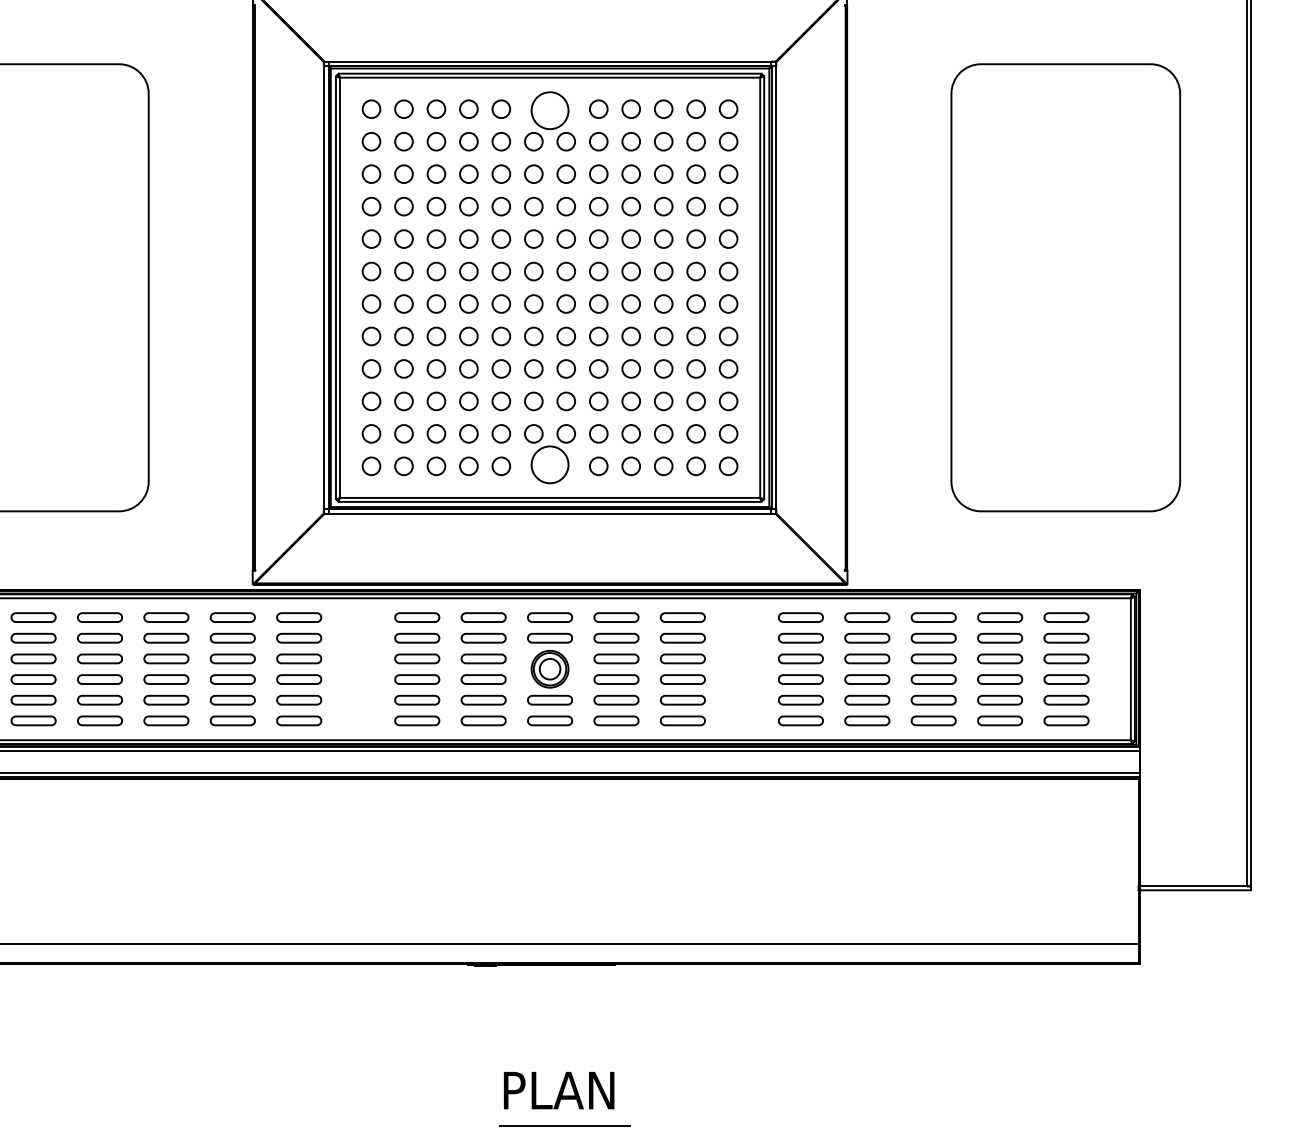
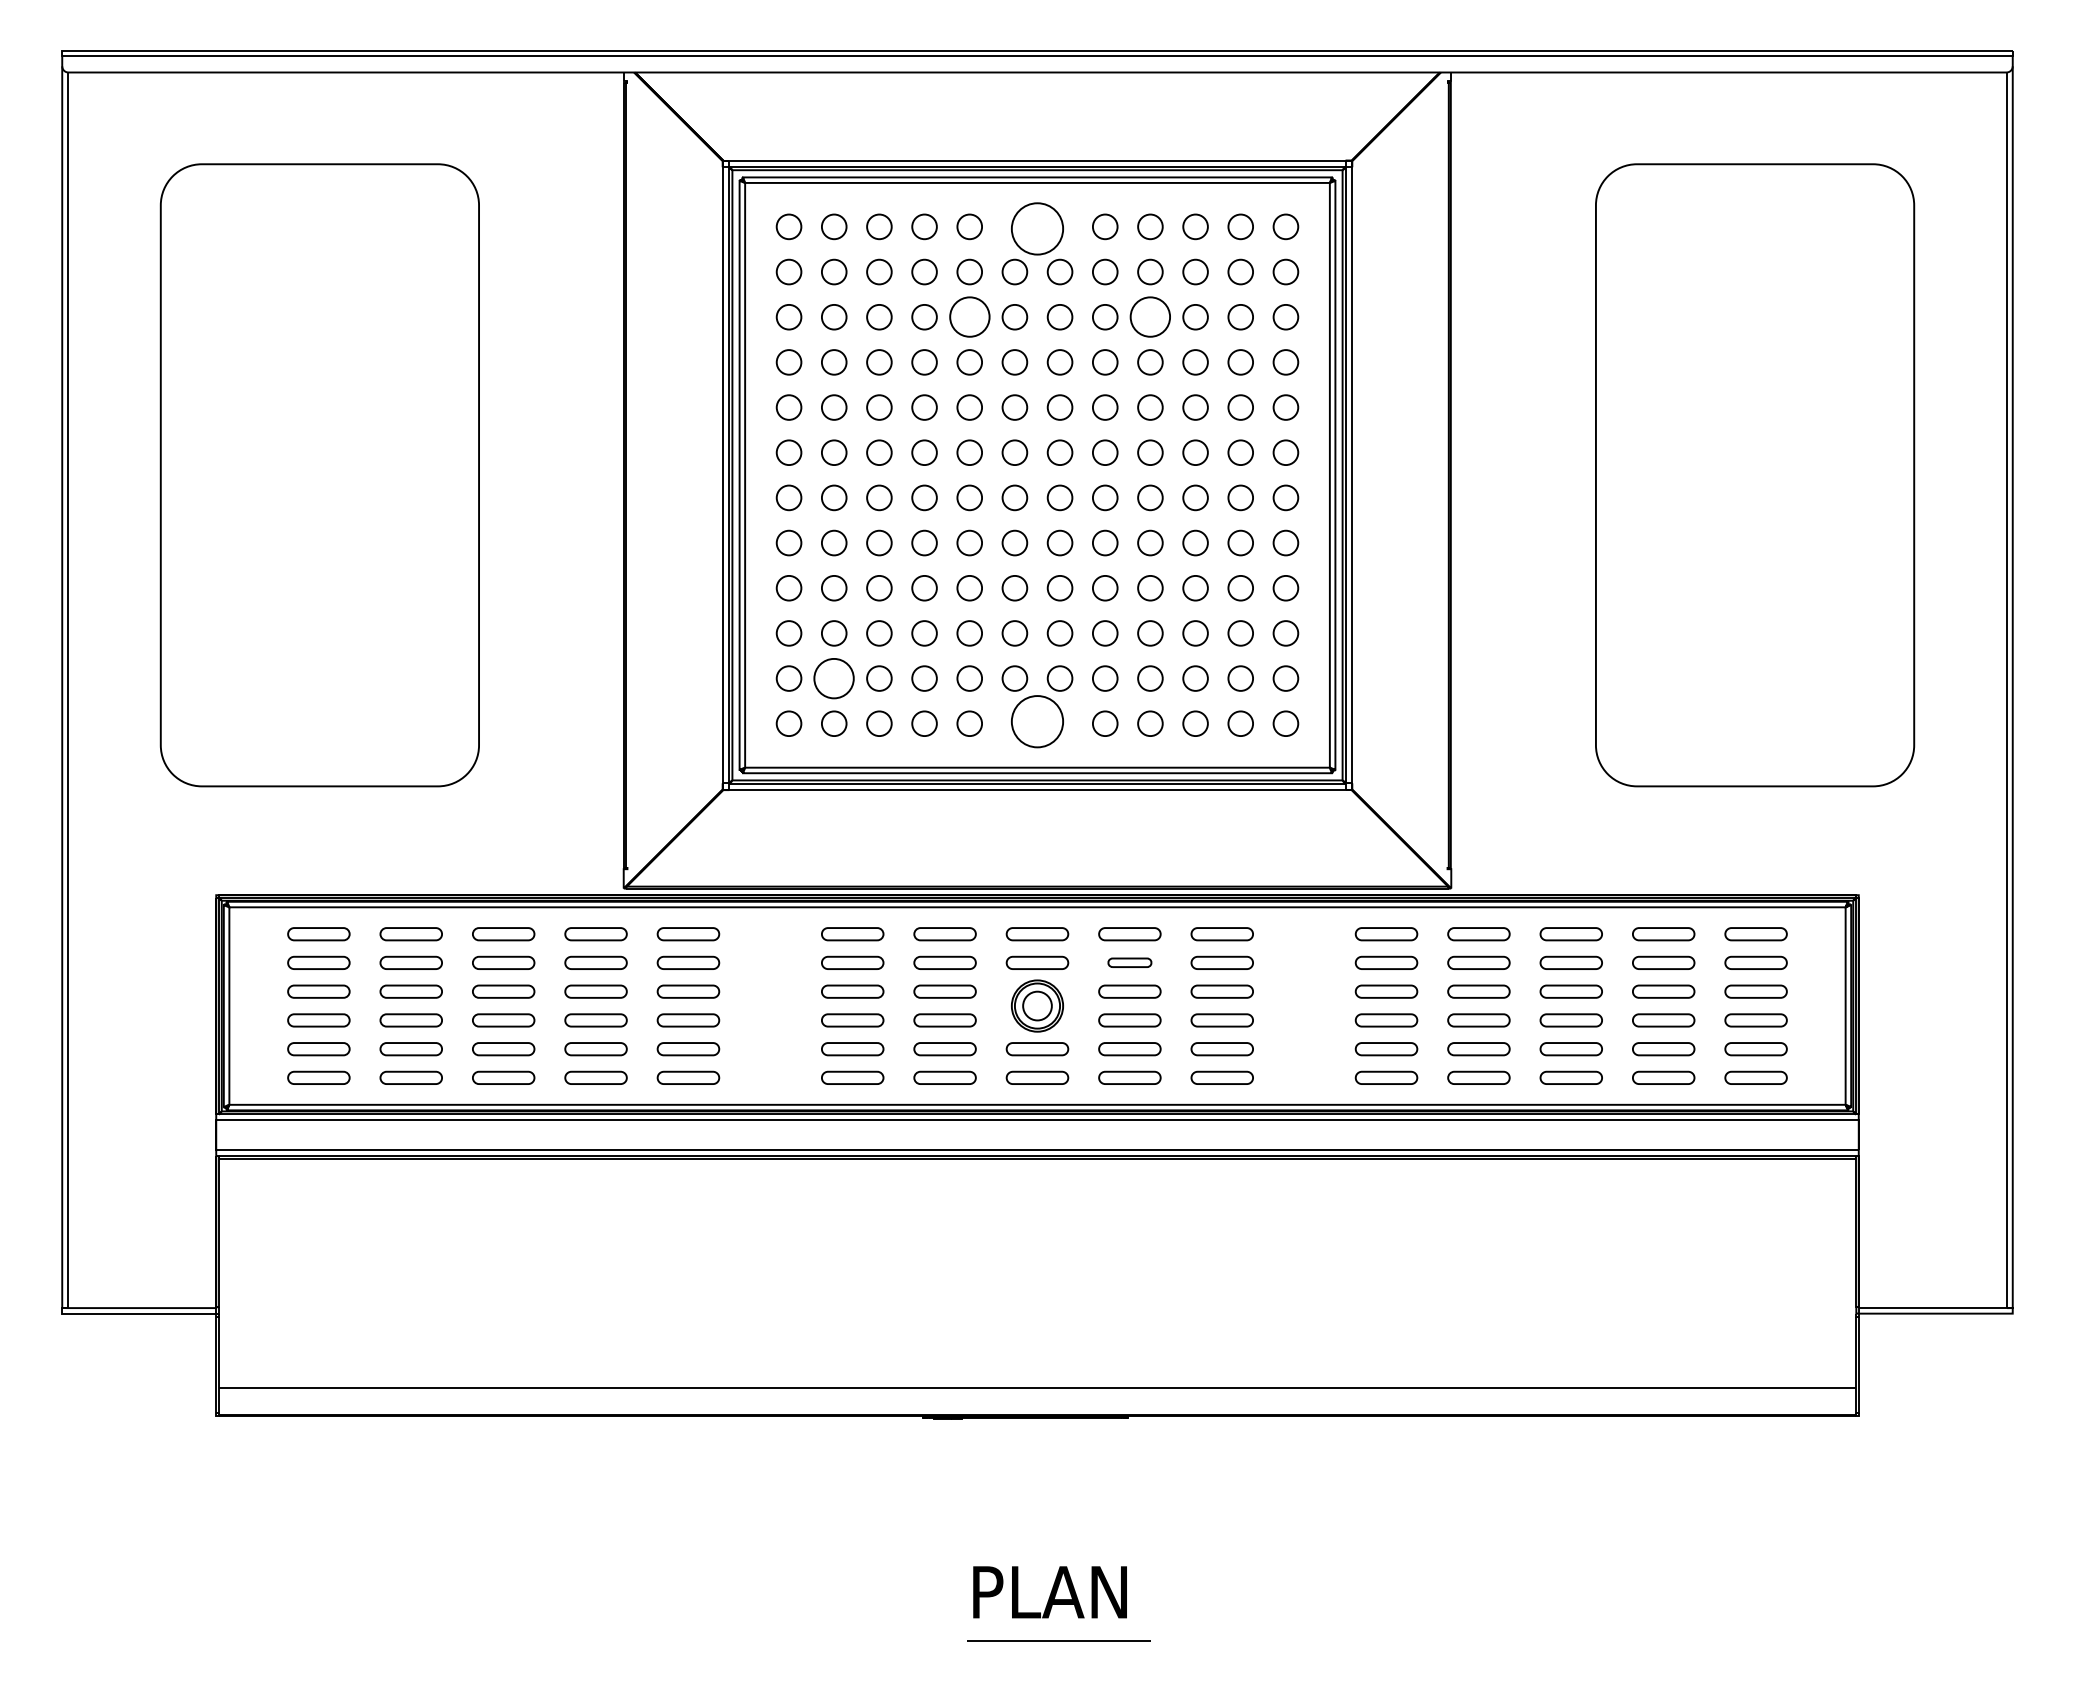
circle: (501, 174) -> (969, 317), size x1.6
circle: (631, 174) -> (1150, 317), size x1.6
circle: (404, 433) -> (834, 678), size x1.6
part: (616, 637) -> (1129, 962), size x0.7

